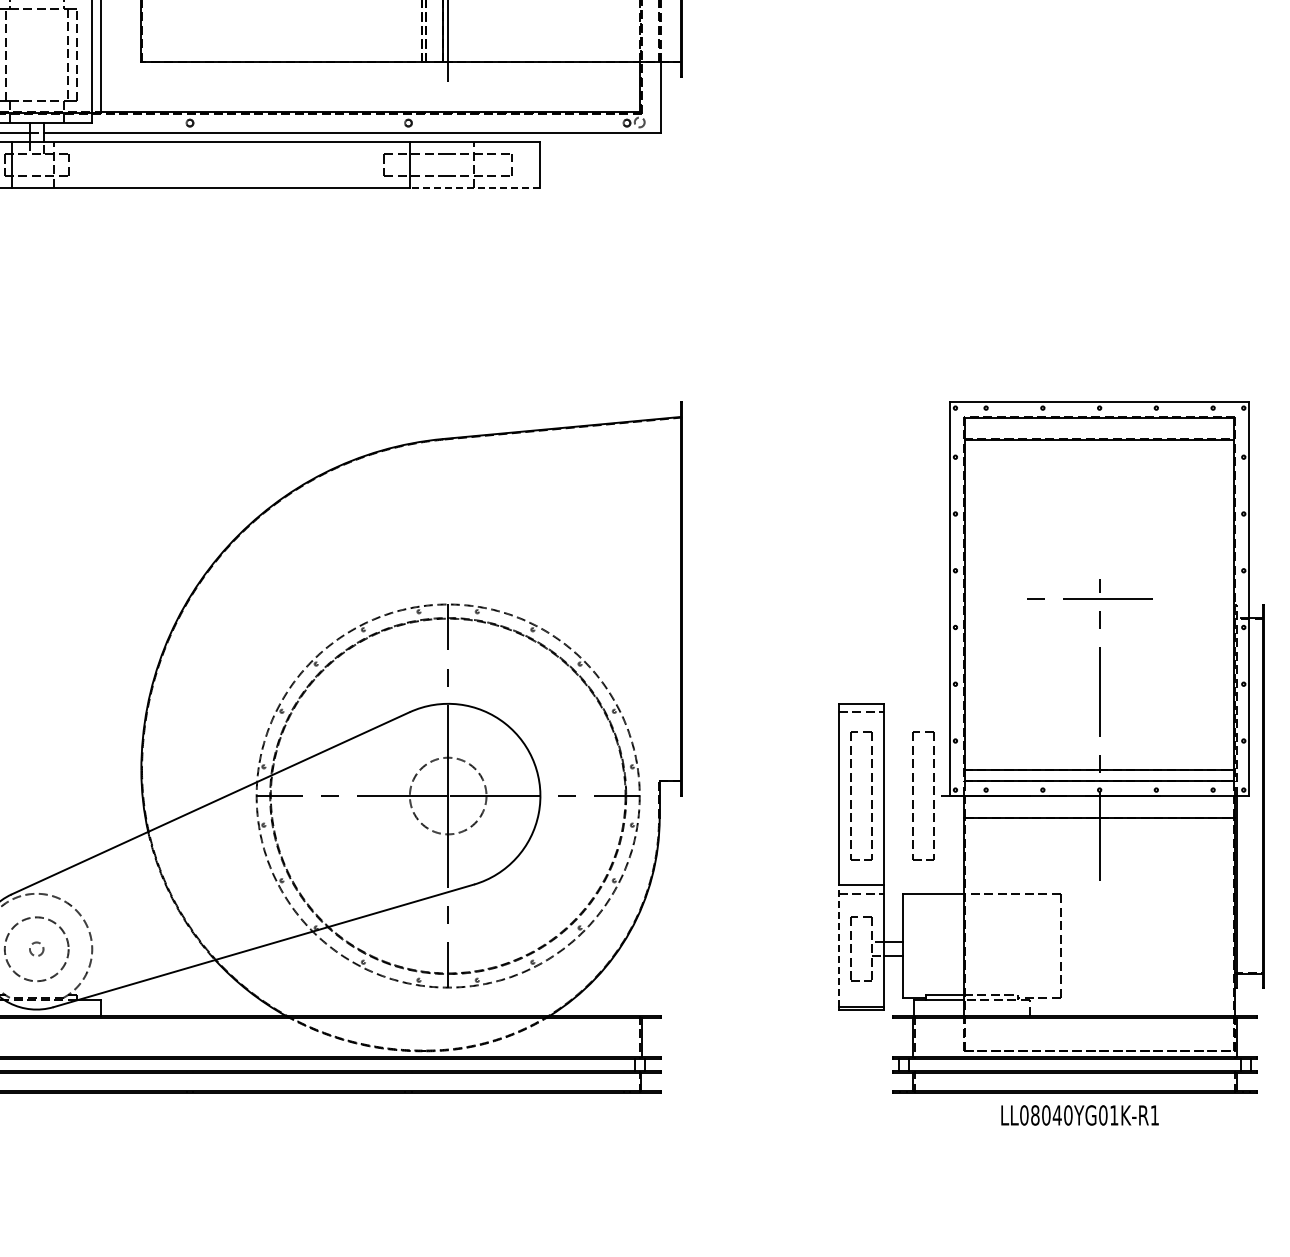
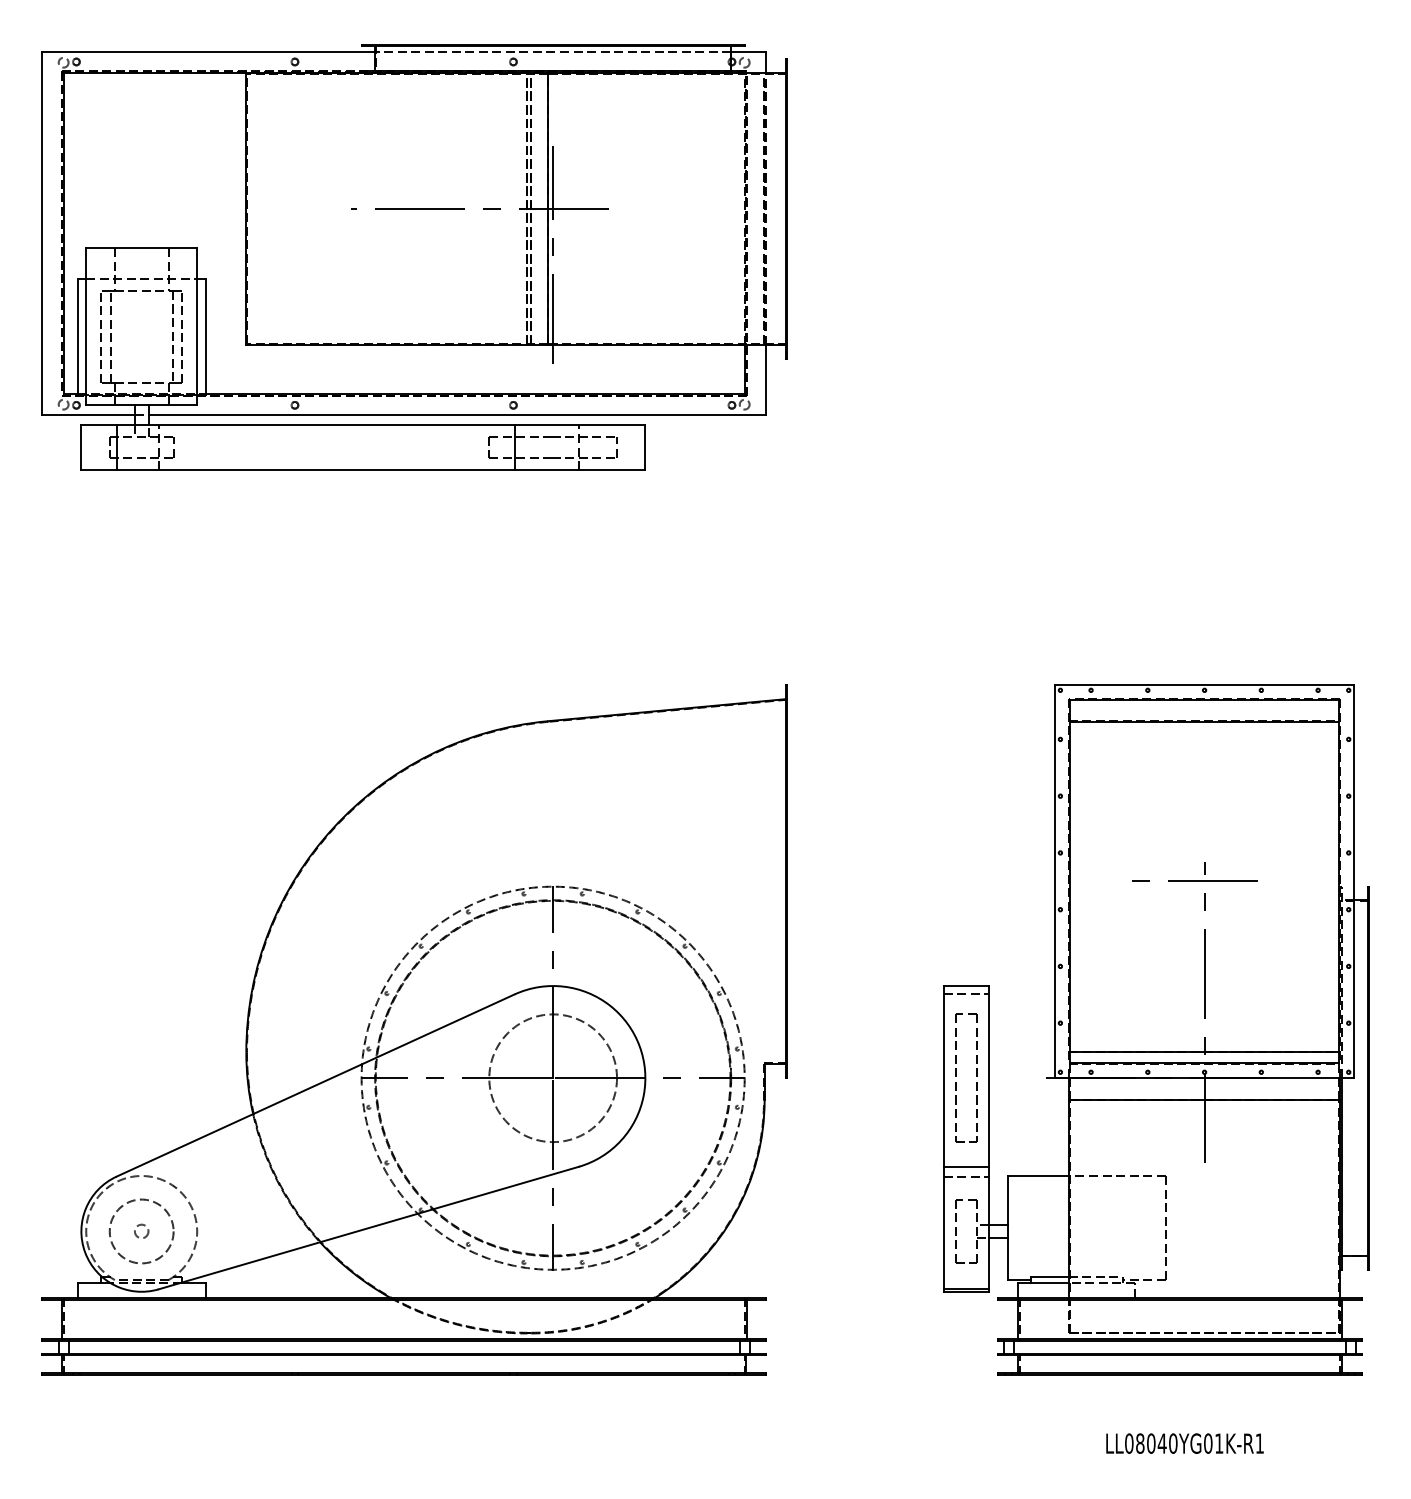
line: (474, 188) -> (579, 470), dashed -> solid
part: (913, 794) -> (1018, 1076), removed
circle: (448, 796) -> (553, 1078), size x1.67
line: (838, 945) -> (943, 1227), dashed -> solid
text: (1079, 1115) -> (1184, 1443), moved

